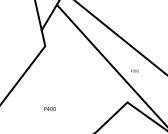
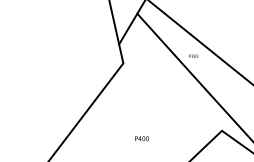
text: (134, 70) -> (193, 55), moved
text: (49, 108) -> (141, 138), moved

